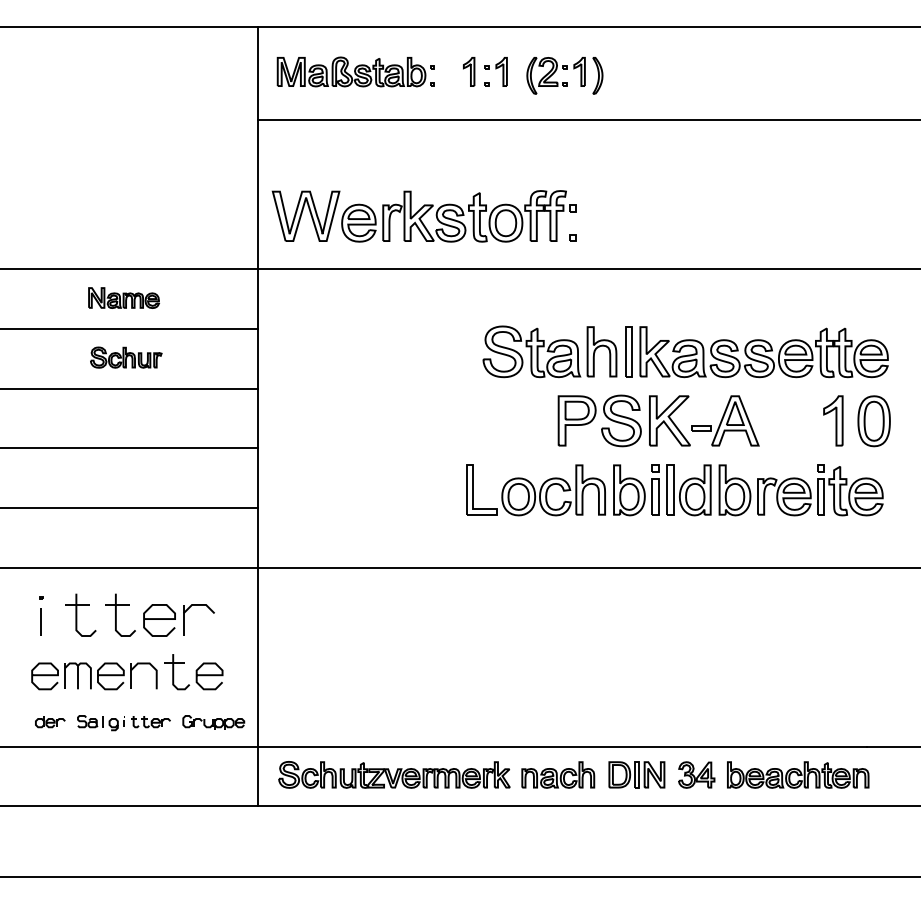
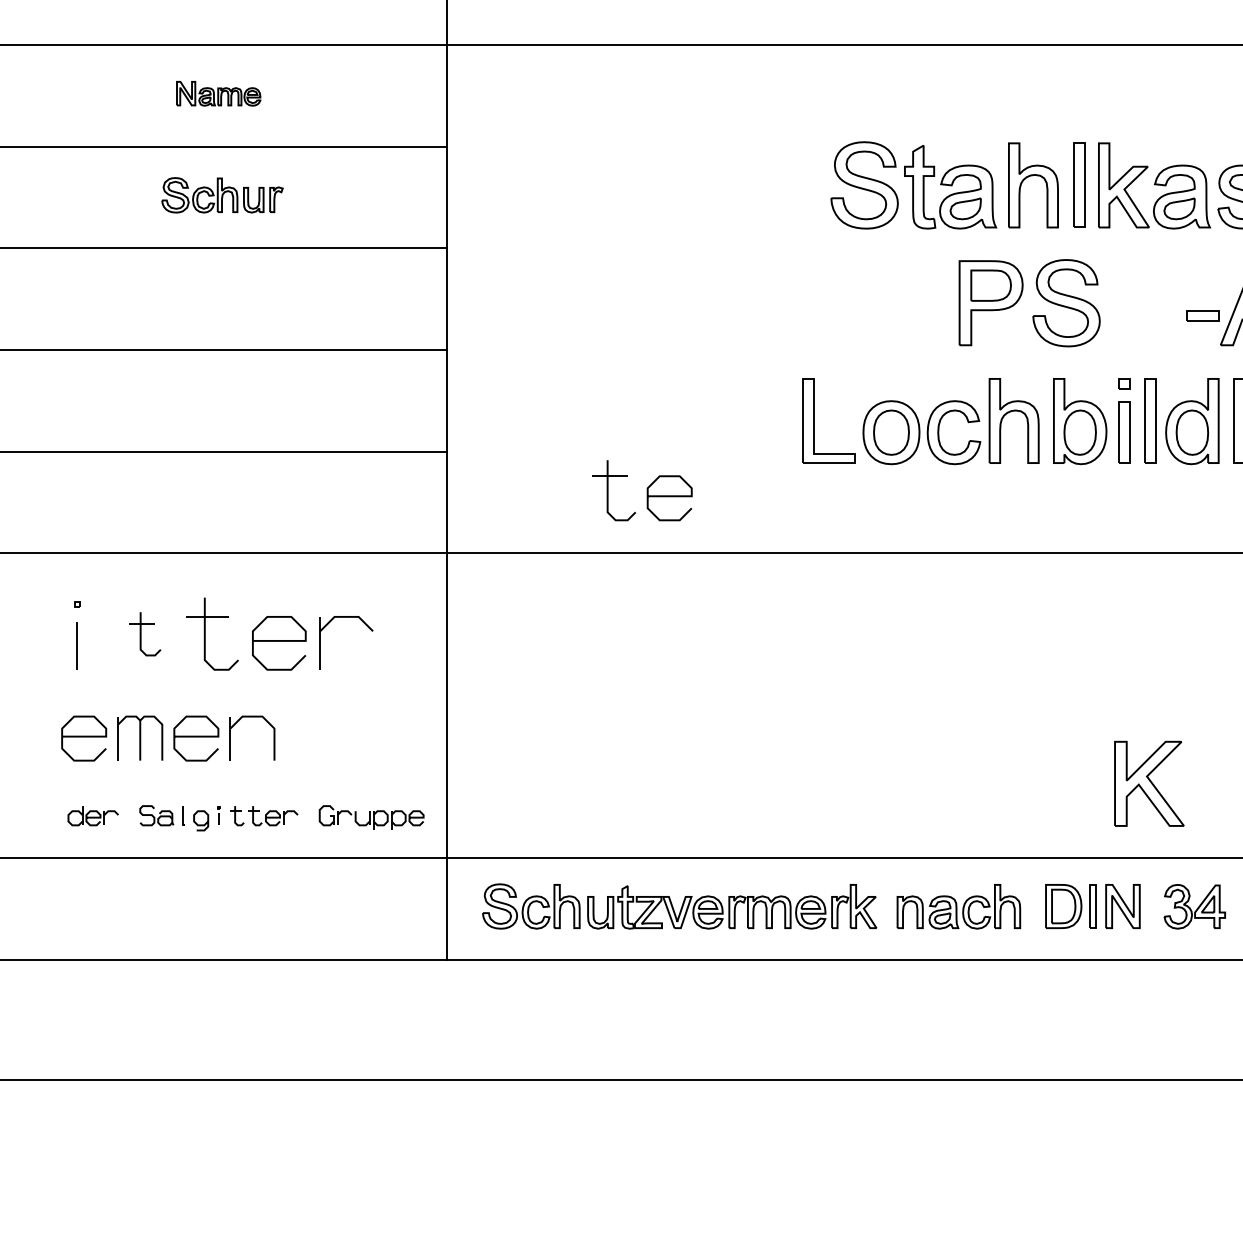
part: (123, 297) -> (217, 92), size x0.7
part: (669, 420) -> (1148, 783), moved
part: (80, 614) -> (144, 633), size x0.6
part: (193, 672) -> (642, 491), moved

